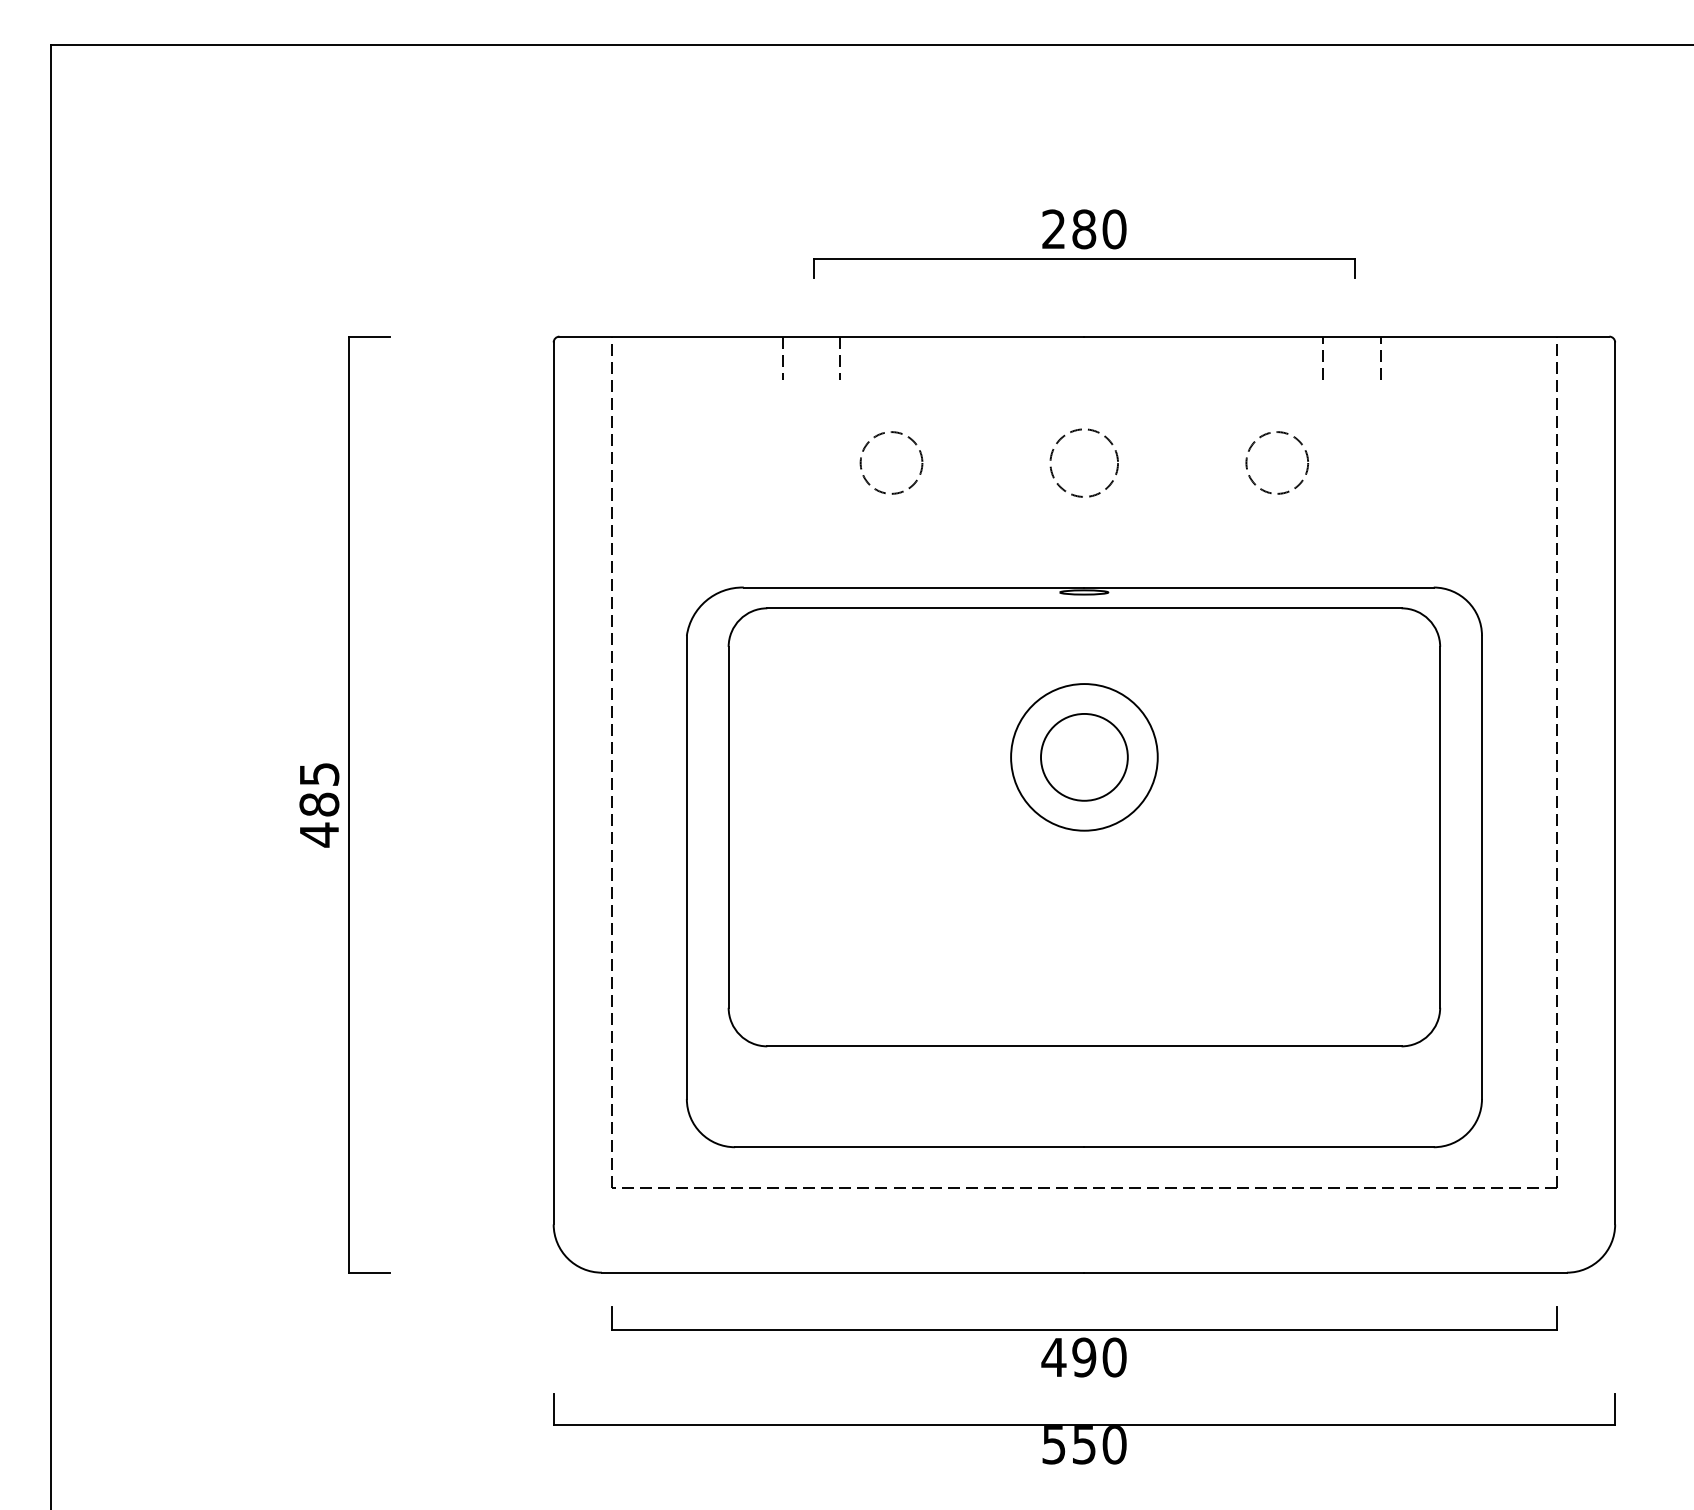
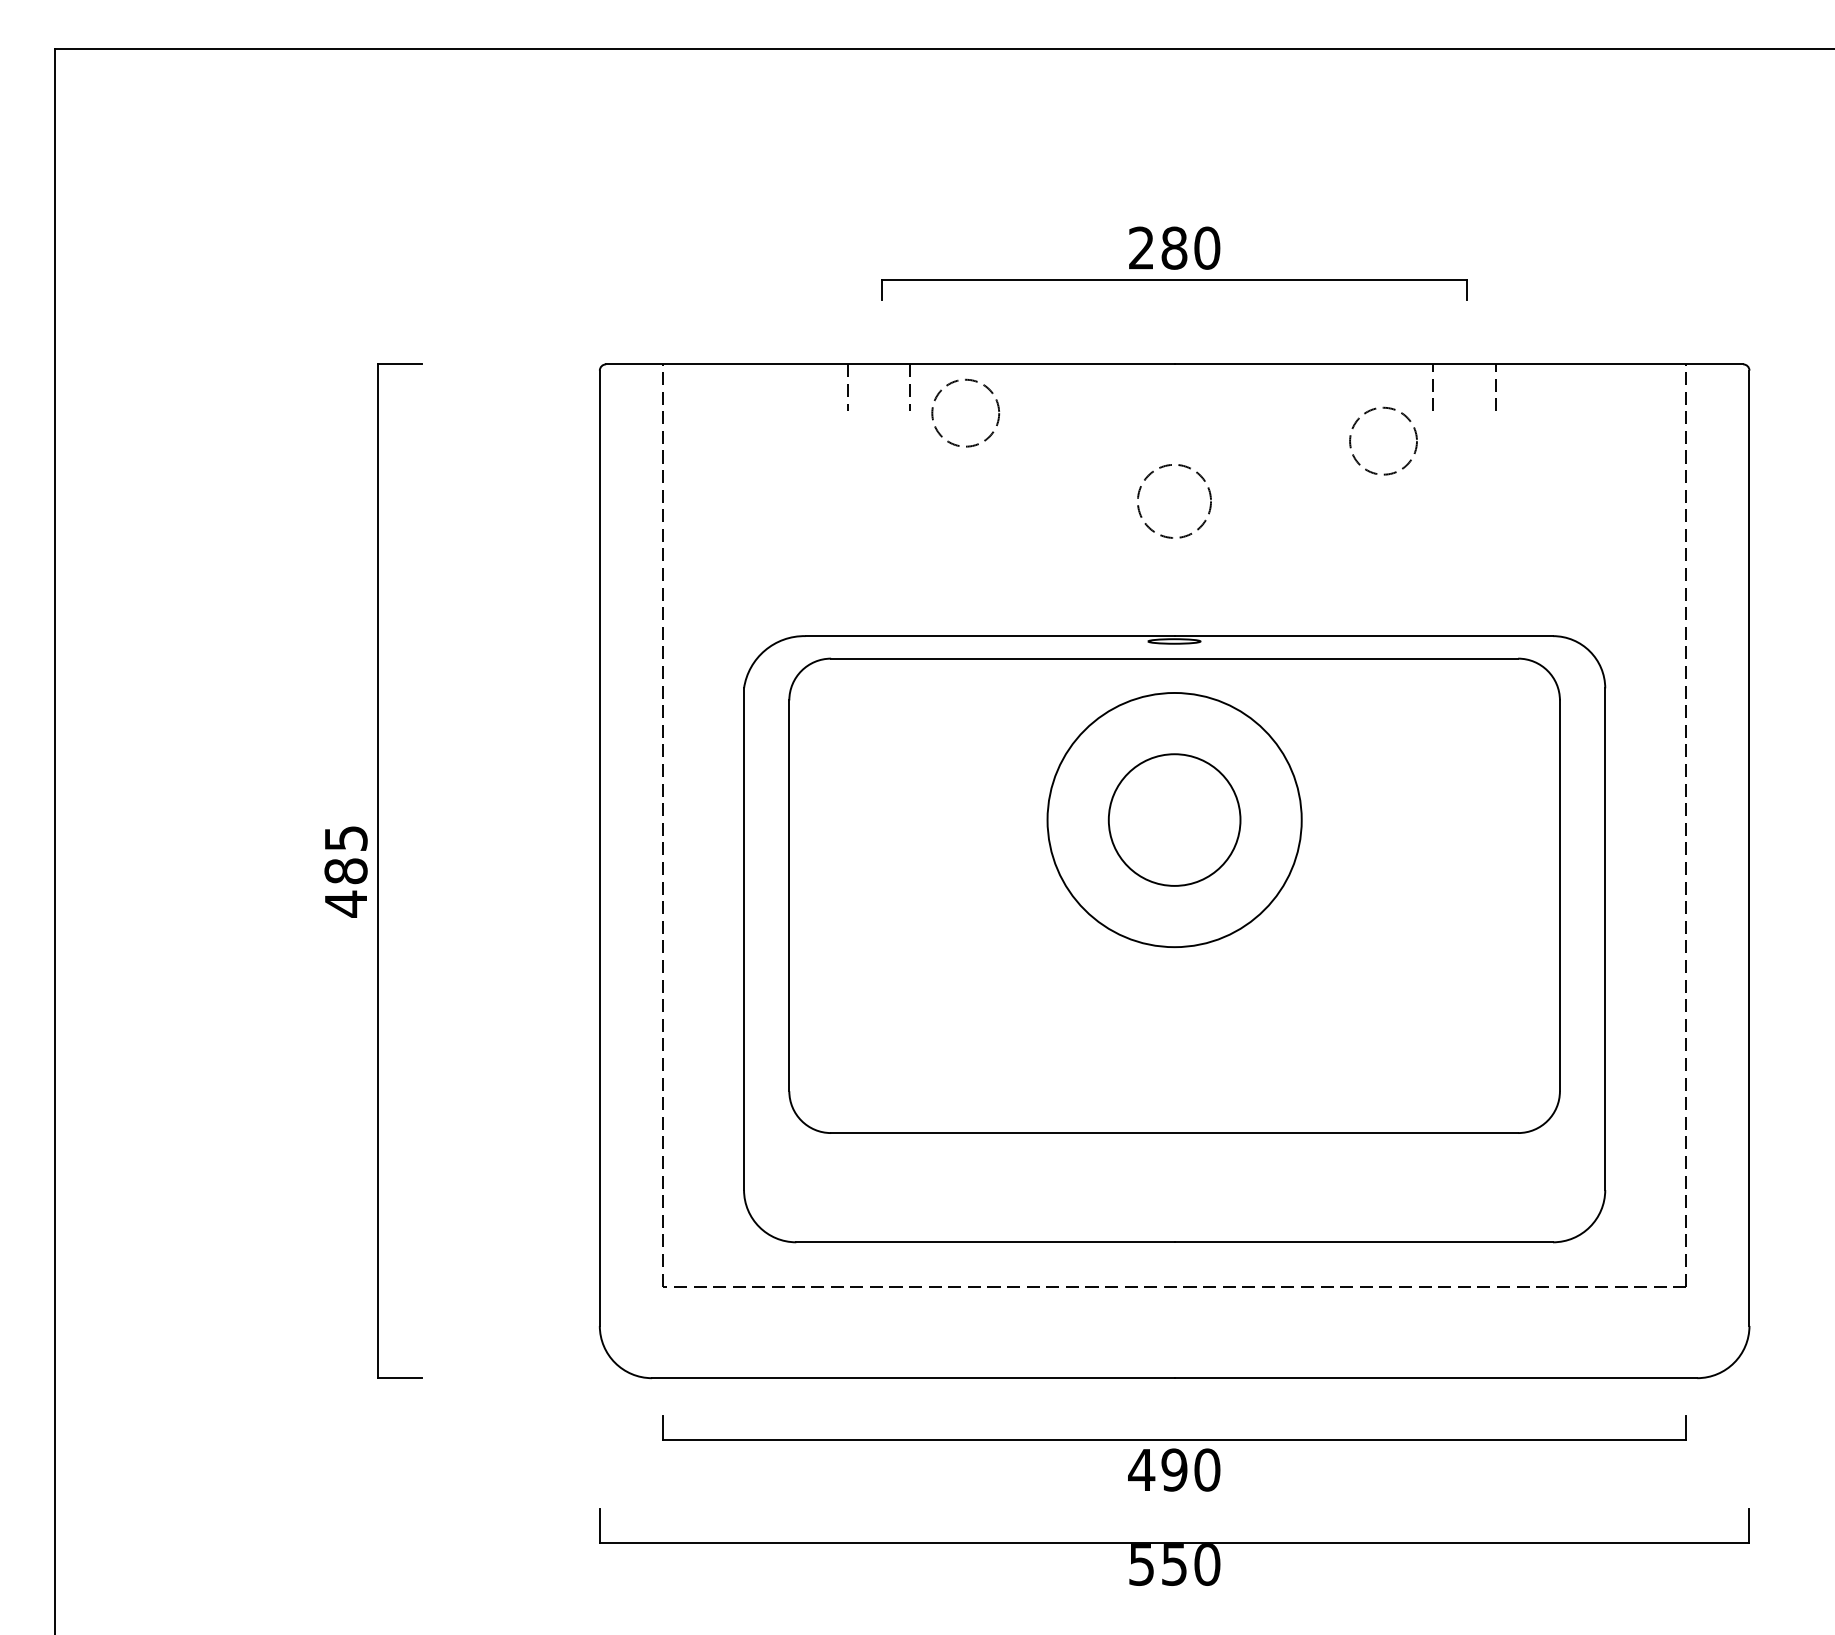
circle: (891, 462) -> (965, 412), moved
circle: (1277, 462) -> (1383, 440), moved
circle: (1084, 756) -> (1174, 819), size x1.6
circle: (1084, 757) -> (1174, 820), size x1.4

